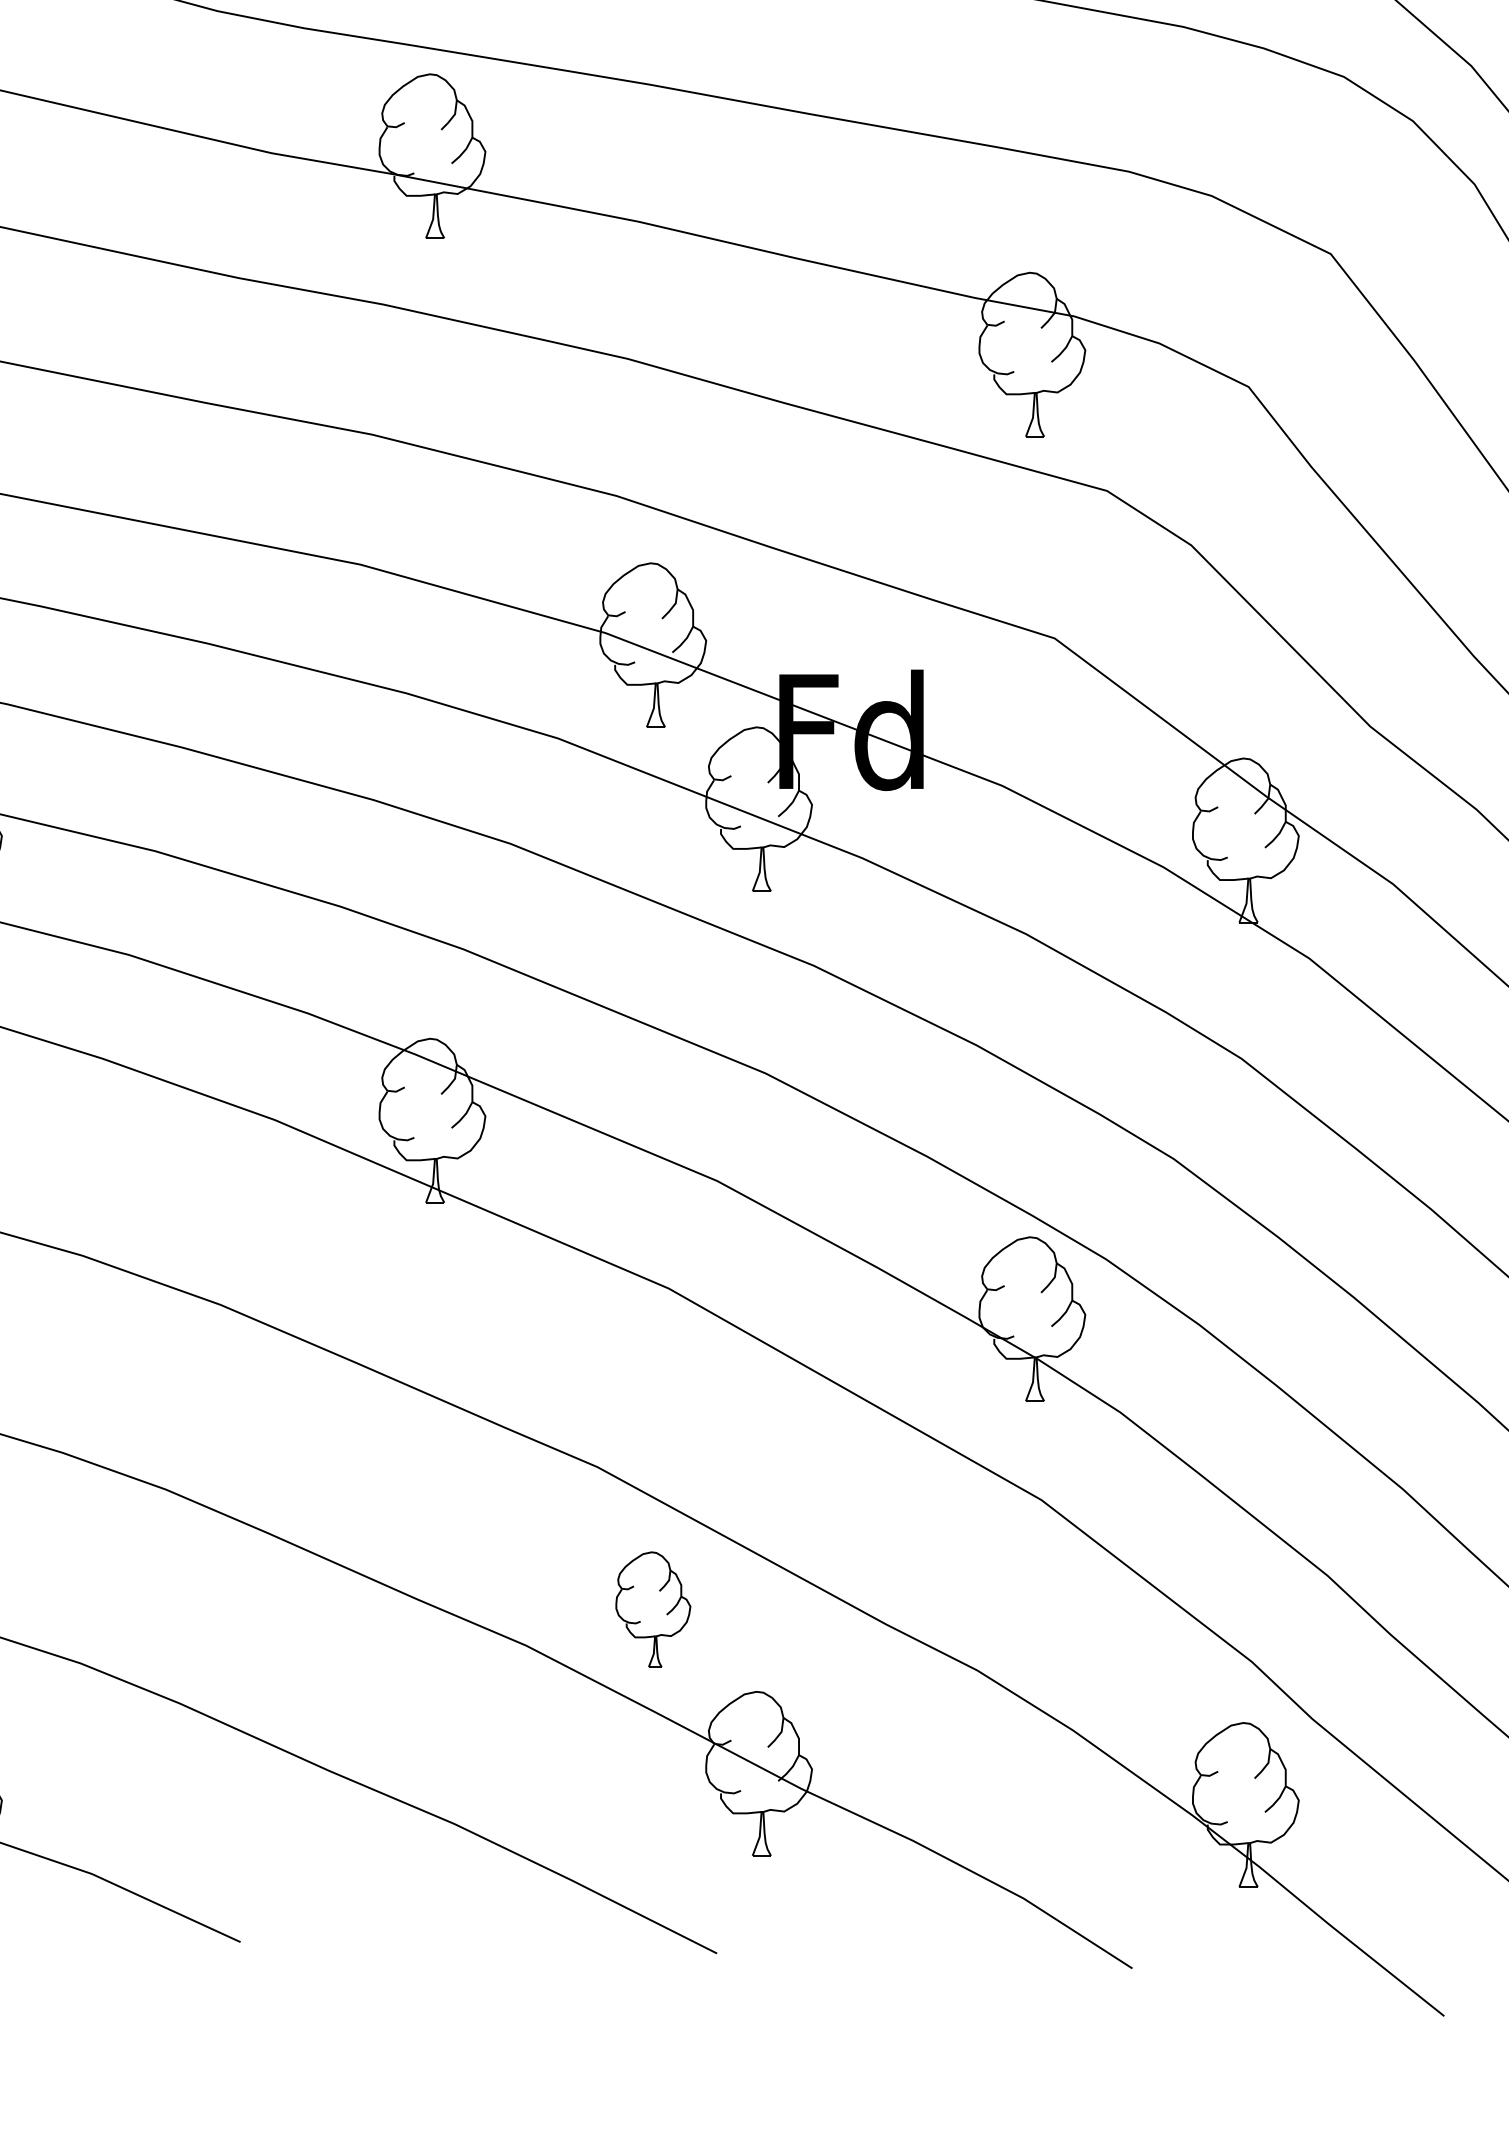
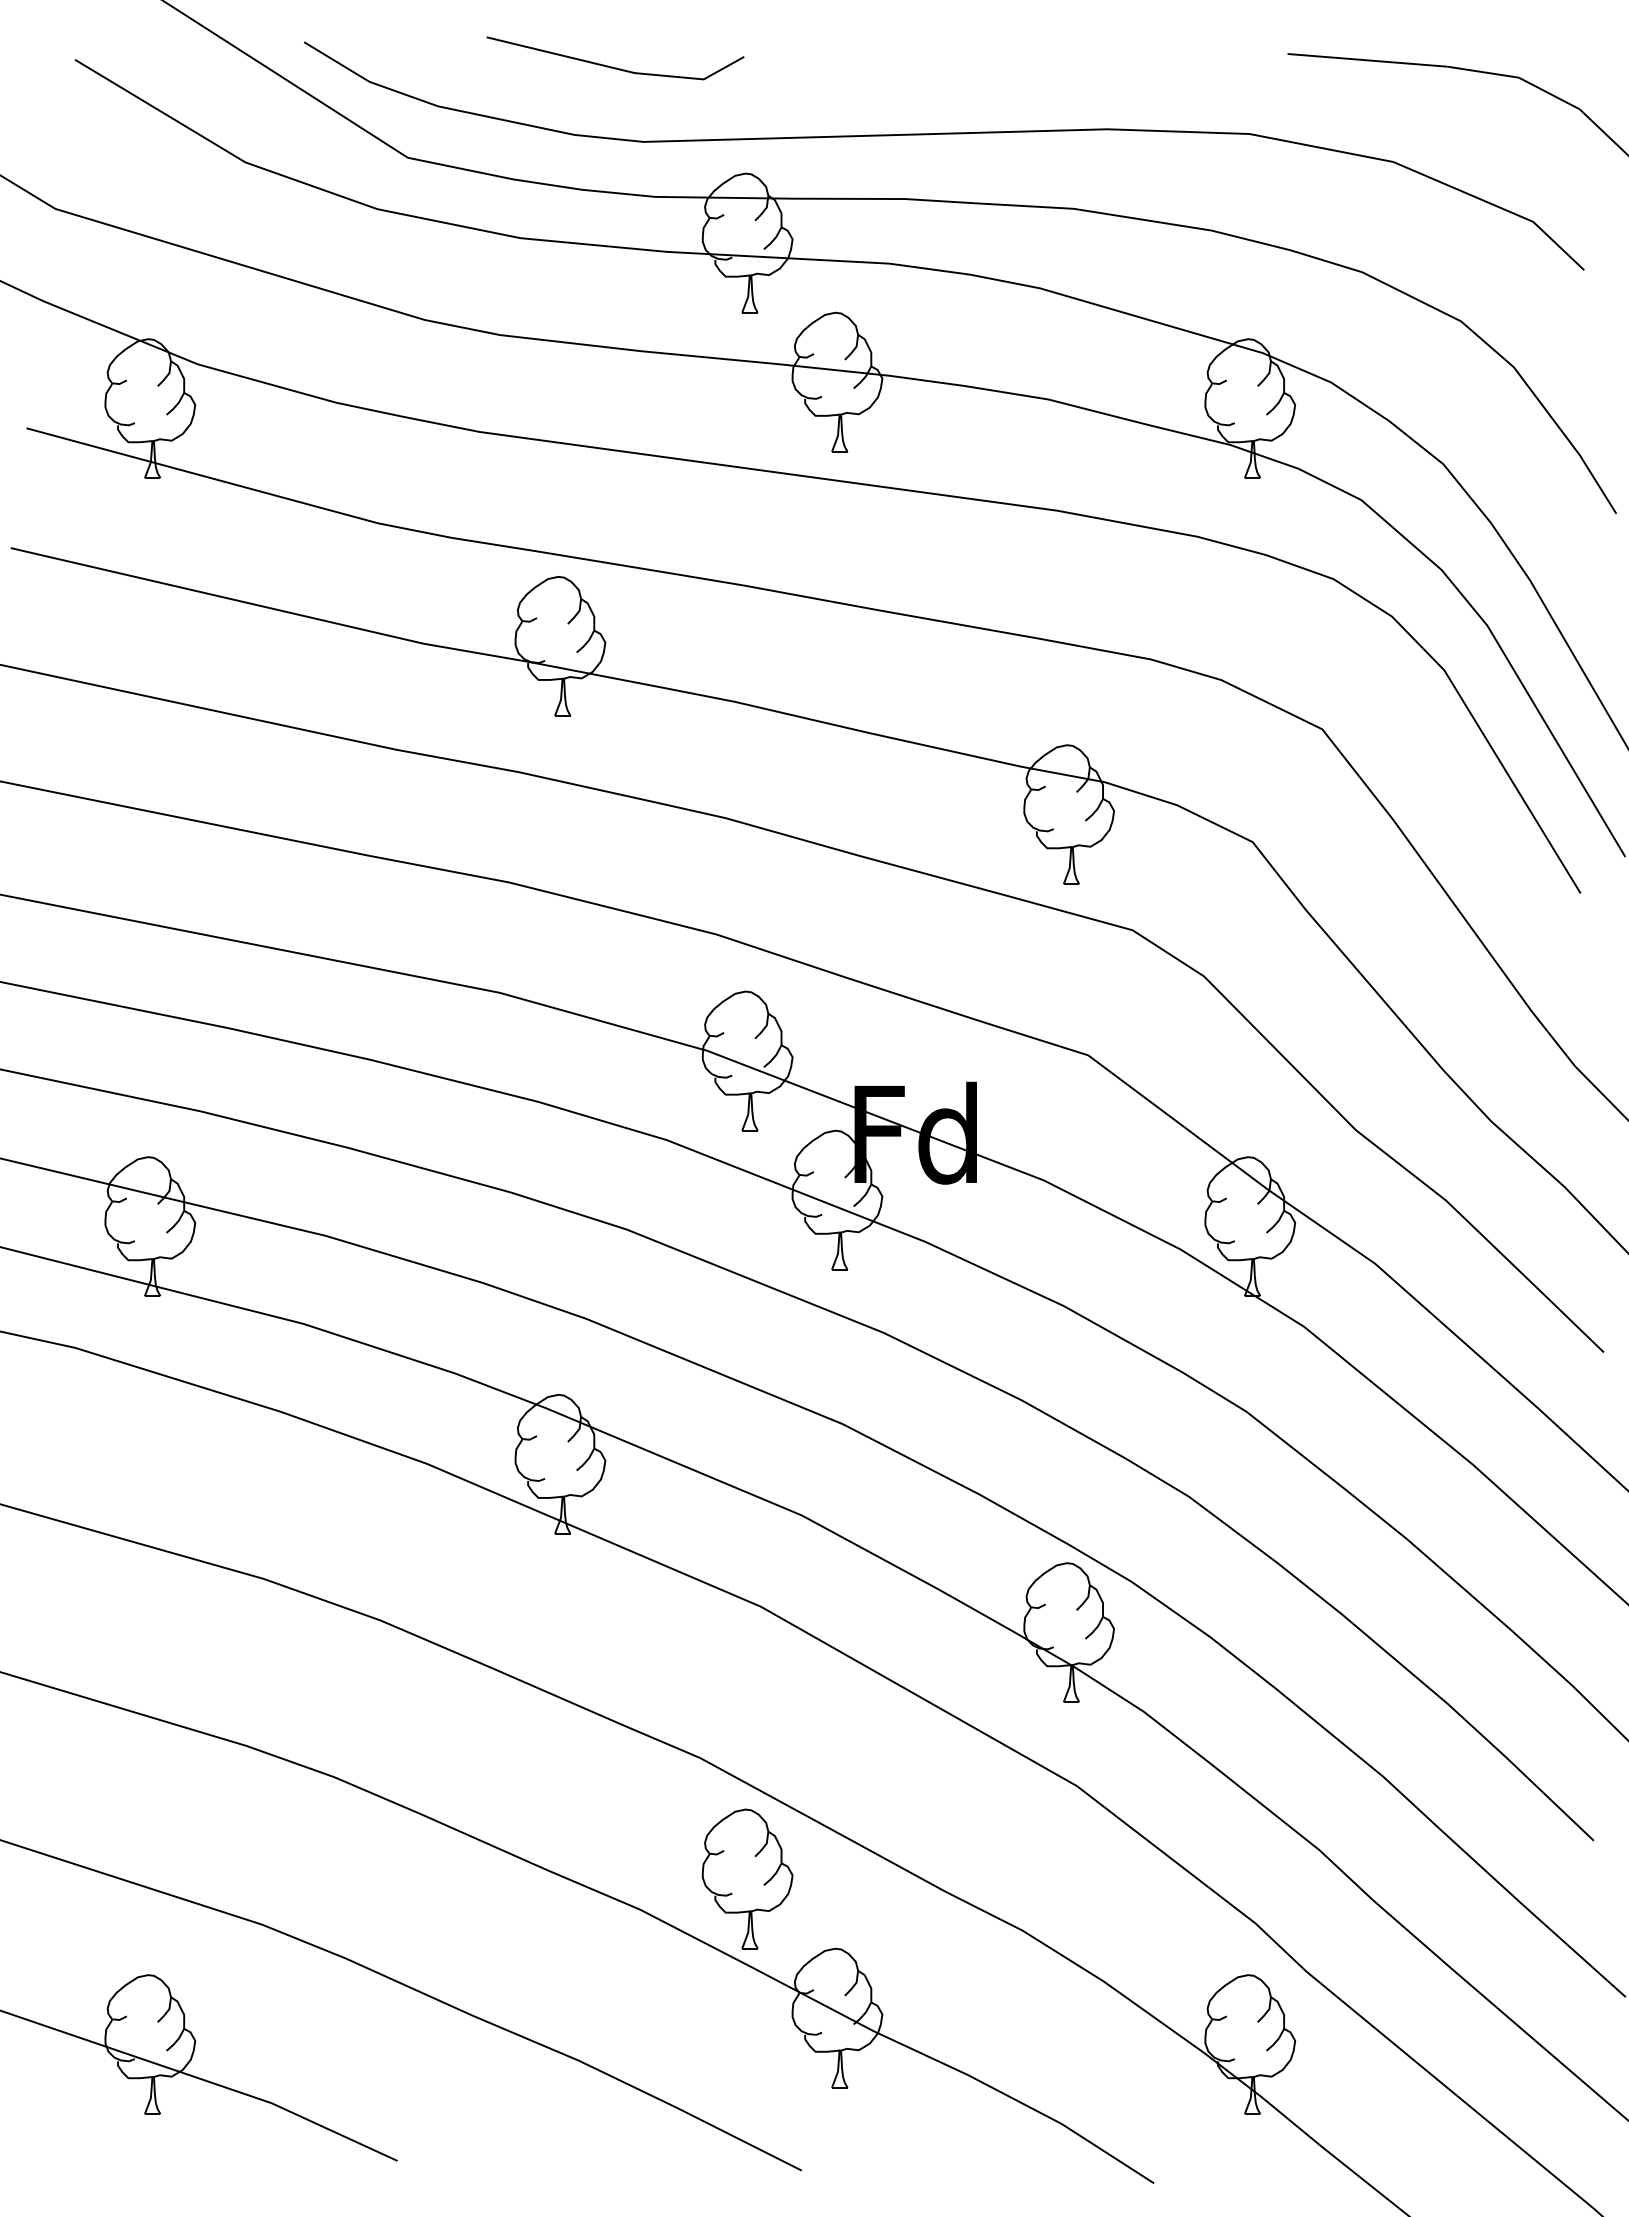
part: (653, 1609) -> (747, 1878), size x1.43

